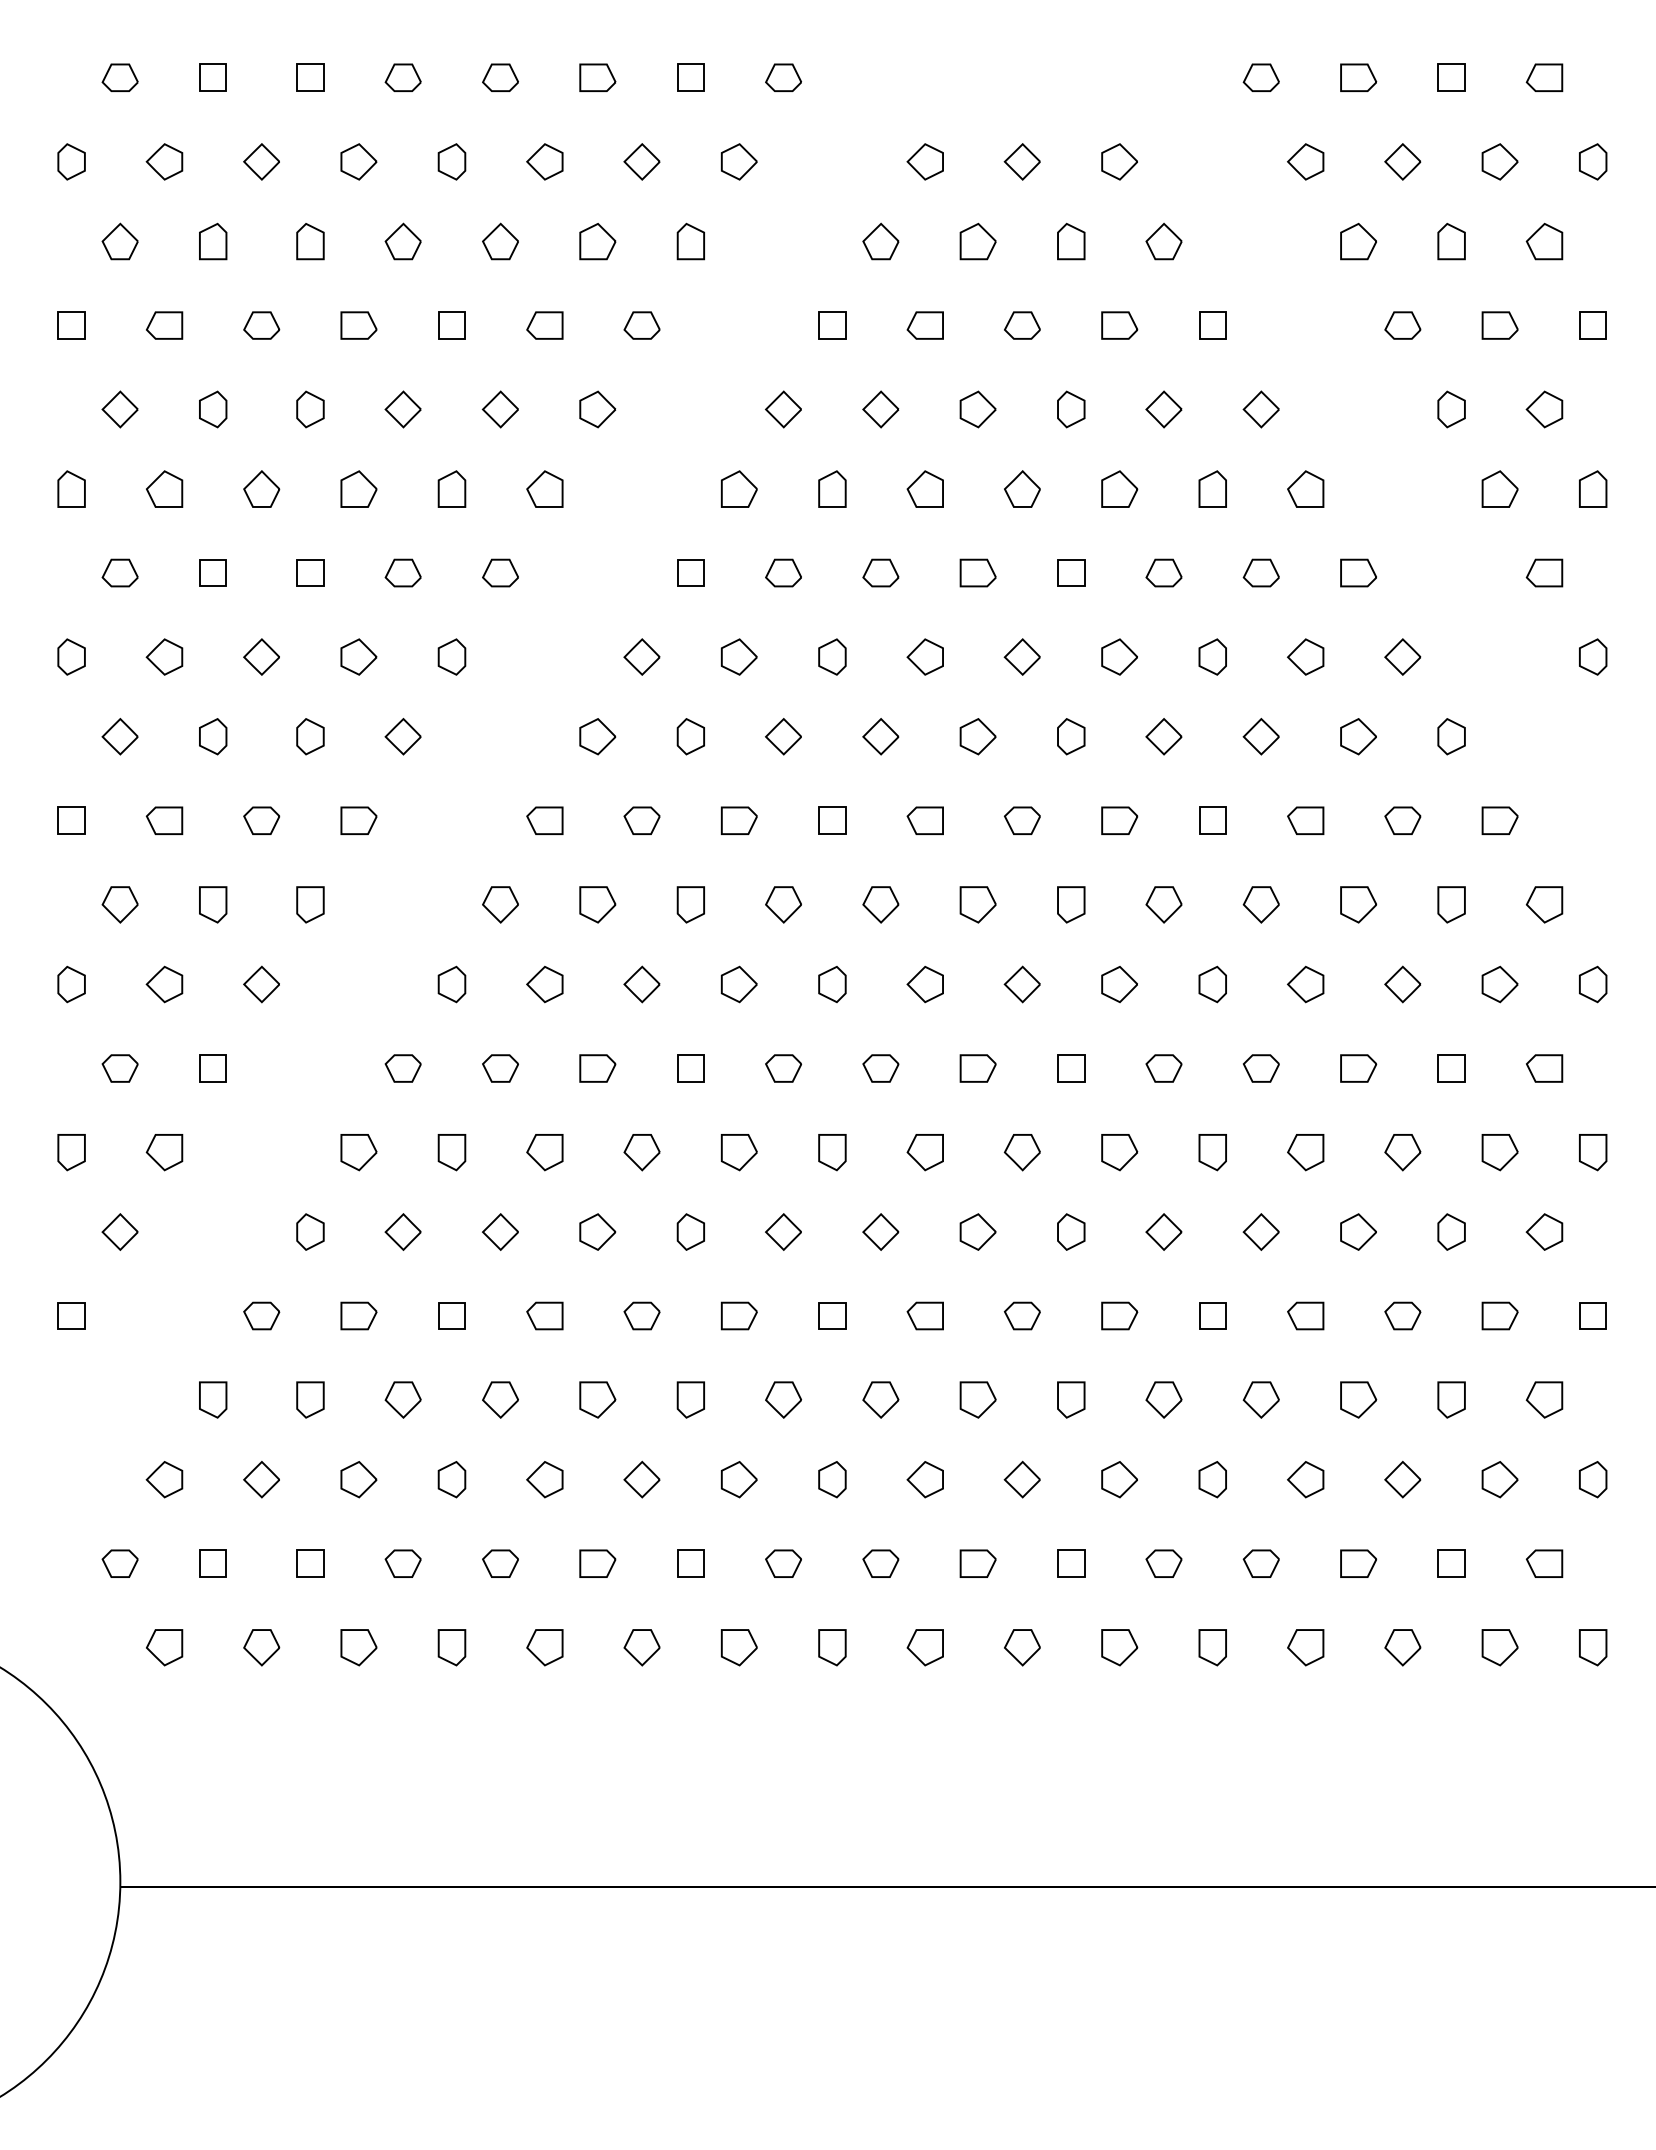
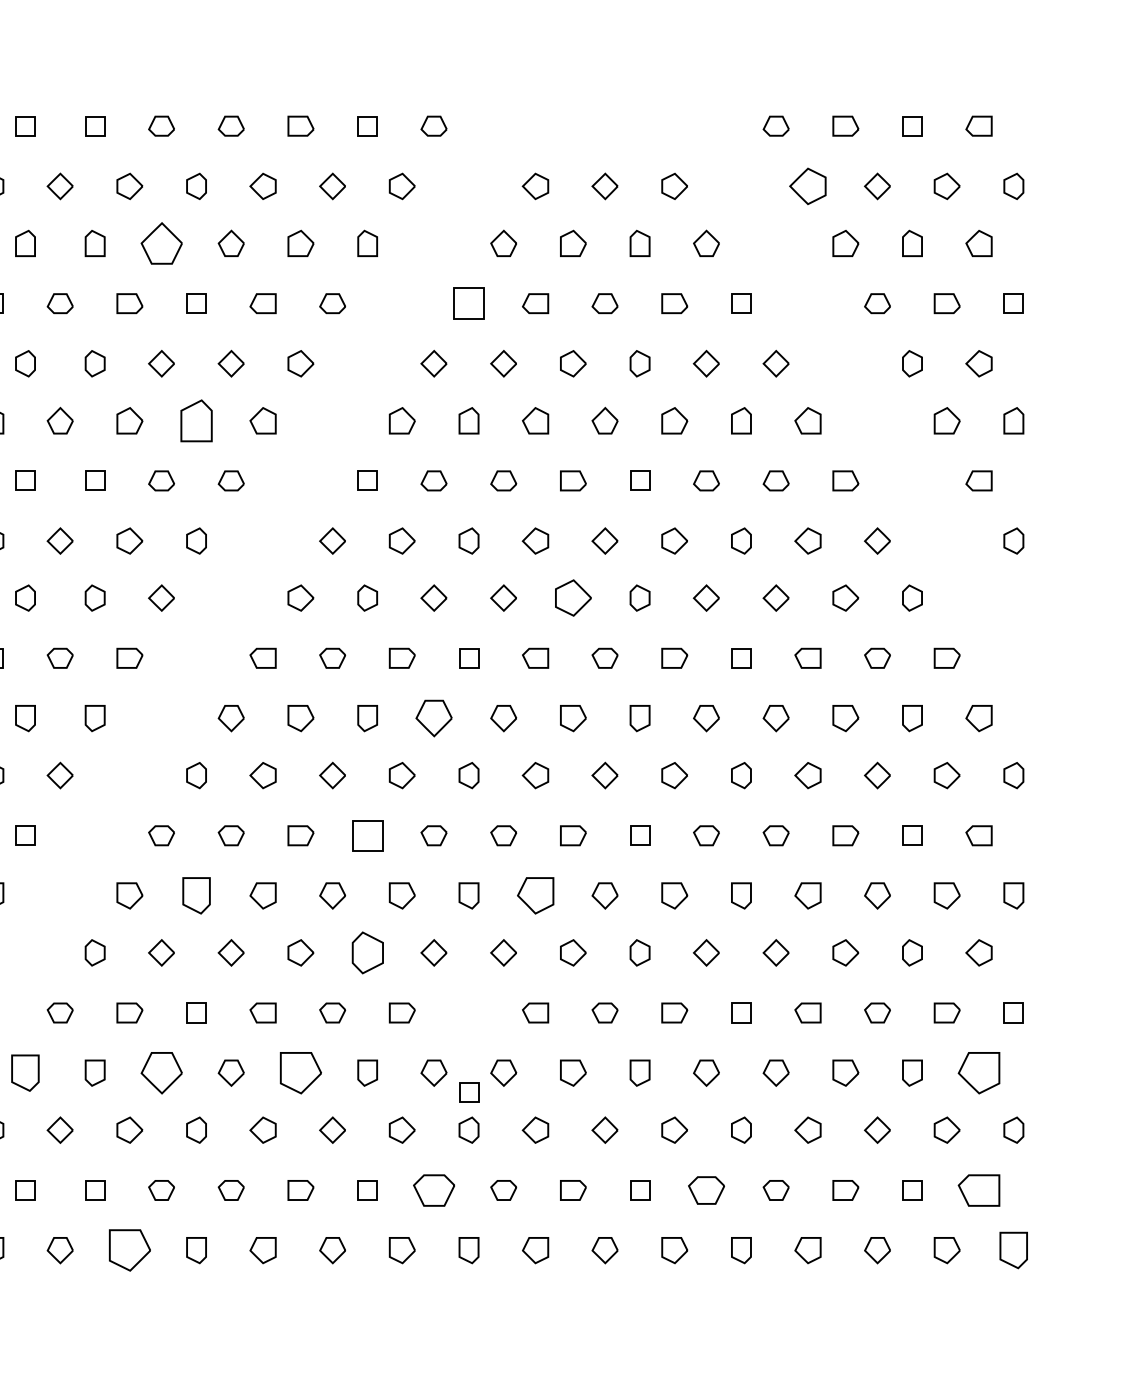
part: (1305, 161) -> (807, 186), size x1.4
part: (402, 241) -> (161, 243), size x1.6
part: (832, 325) -> (469, 303), size x1.6
part: (451, 488) -> (196, 420), size x1.6
part: (977, 736) -> (572, 597), size x1.4
part: (783, 904) -> (433, 718), size x1.4
part: (690, 1068) -> (367, 835), size x1.6
part: (451, 1152) -> (196, 895), size x1.4
part: (924, 1152) -> (534, 895), size x1.4
part: (690, 1231) -> (367, 952), size x1.6
part: (832, 1315) -> (469, 1092), moved
part: (213, 1399) -> (25, 1072), size x1.4
part: (402, 1399) -> (161, 1072), size x1.6
part: (597, 1399) -> (300, 1072), size x1.6
part: (1544, 1399) -> (979, 1072), size x1.6
part: (783, 1563) -> (433, 1190), size x1.6
part: (1163, 1563) -> (706, 1190), size x1.4
part: (1544, 1563) -> (979, 1190), size x1.6
part: (358, 1647) -> (129, 1250), size x1.6
part: (1593, 1647) -> (1014, 1250), size x1.4

